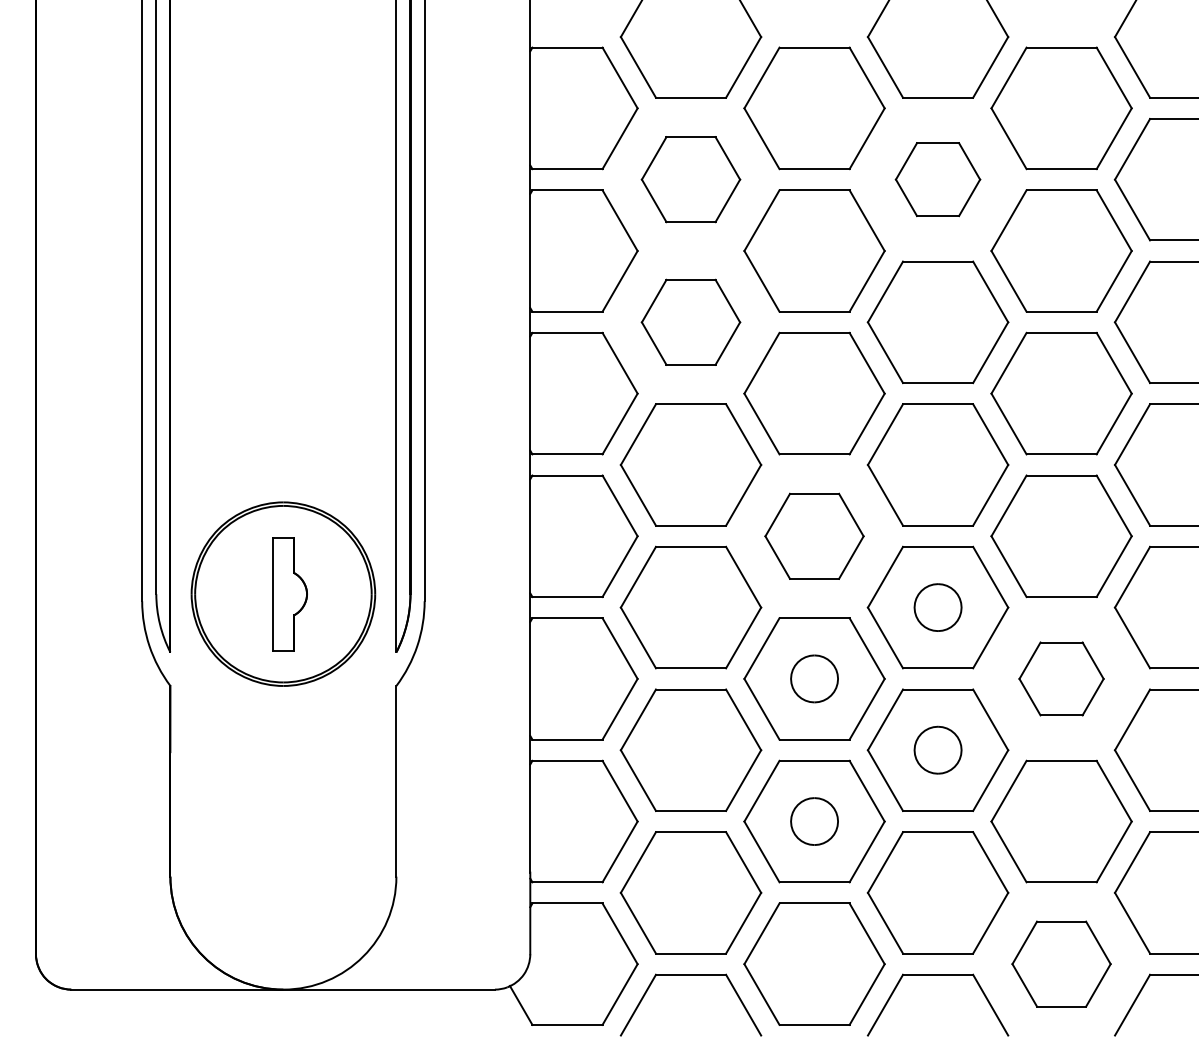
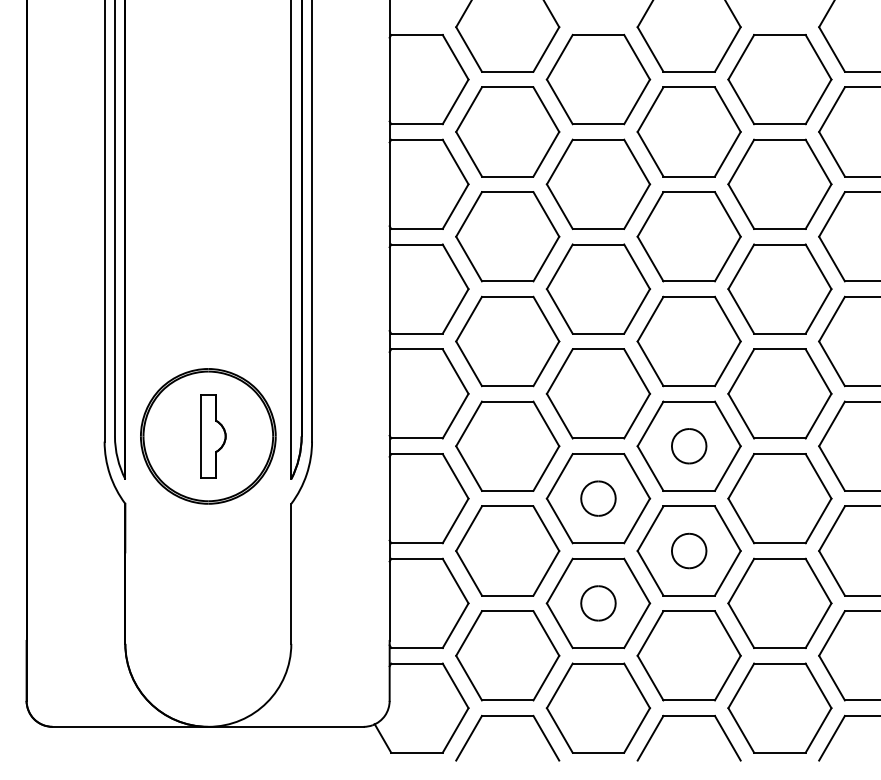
part: (690, 179) -> (507, 131), size x1.43
part: (937, 179) -> (688, 131), size x1.67
part: (690, 322) -> (507, 236), size x1.43
part: (814, 536) -> (598, 394), size x1.43
part: (1061, 678) -> (779, 498), size x1.67
part: (1061, 963) -> (779, 707), size x1.43

